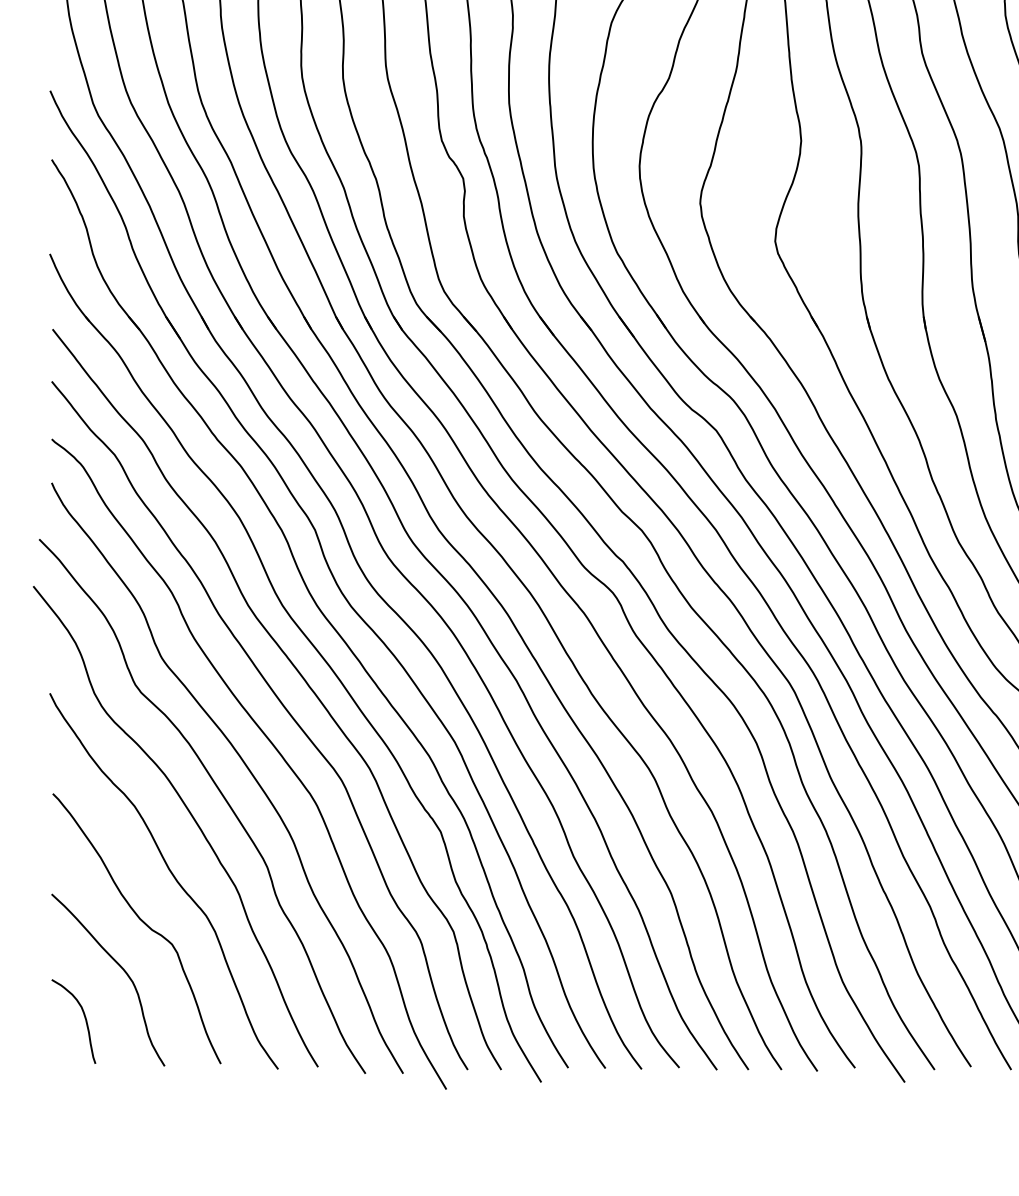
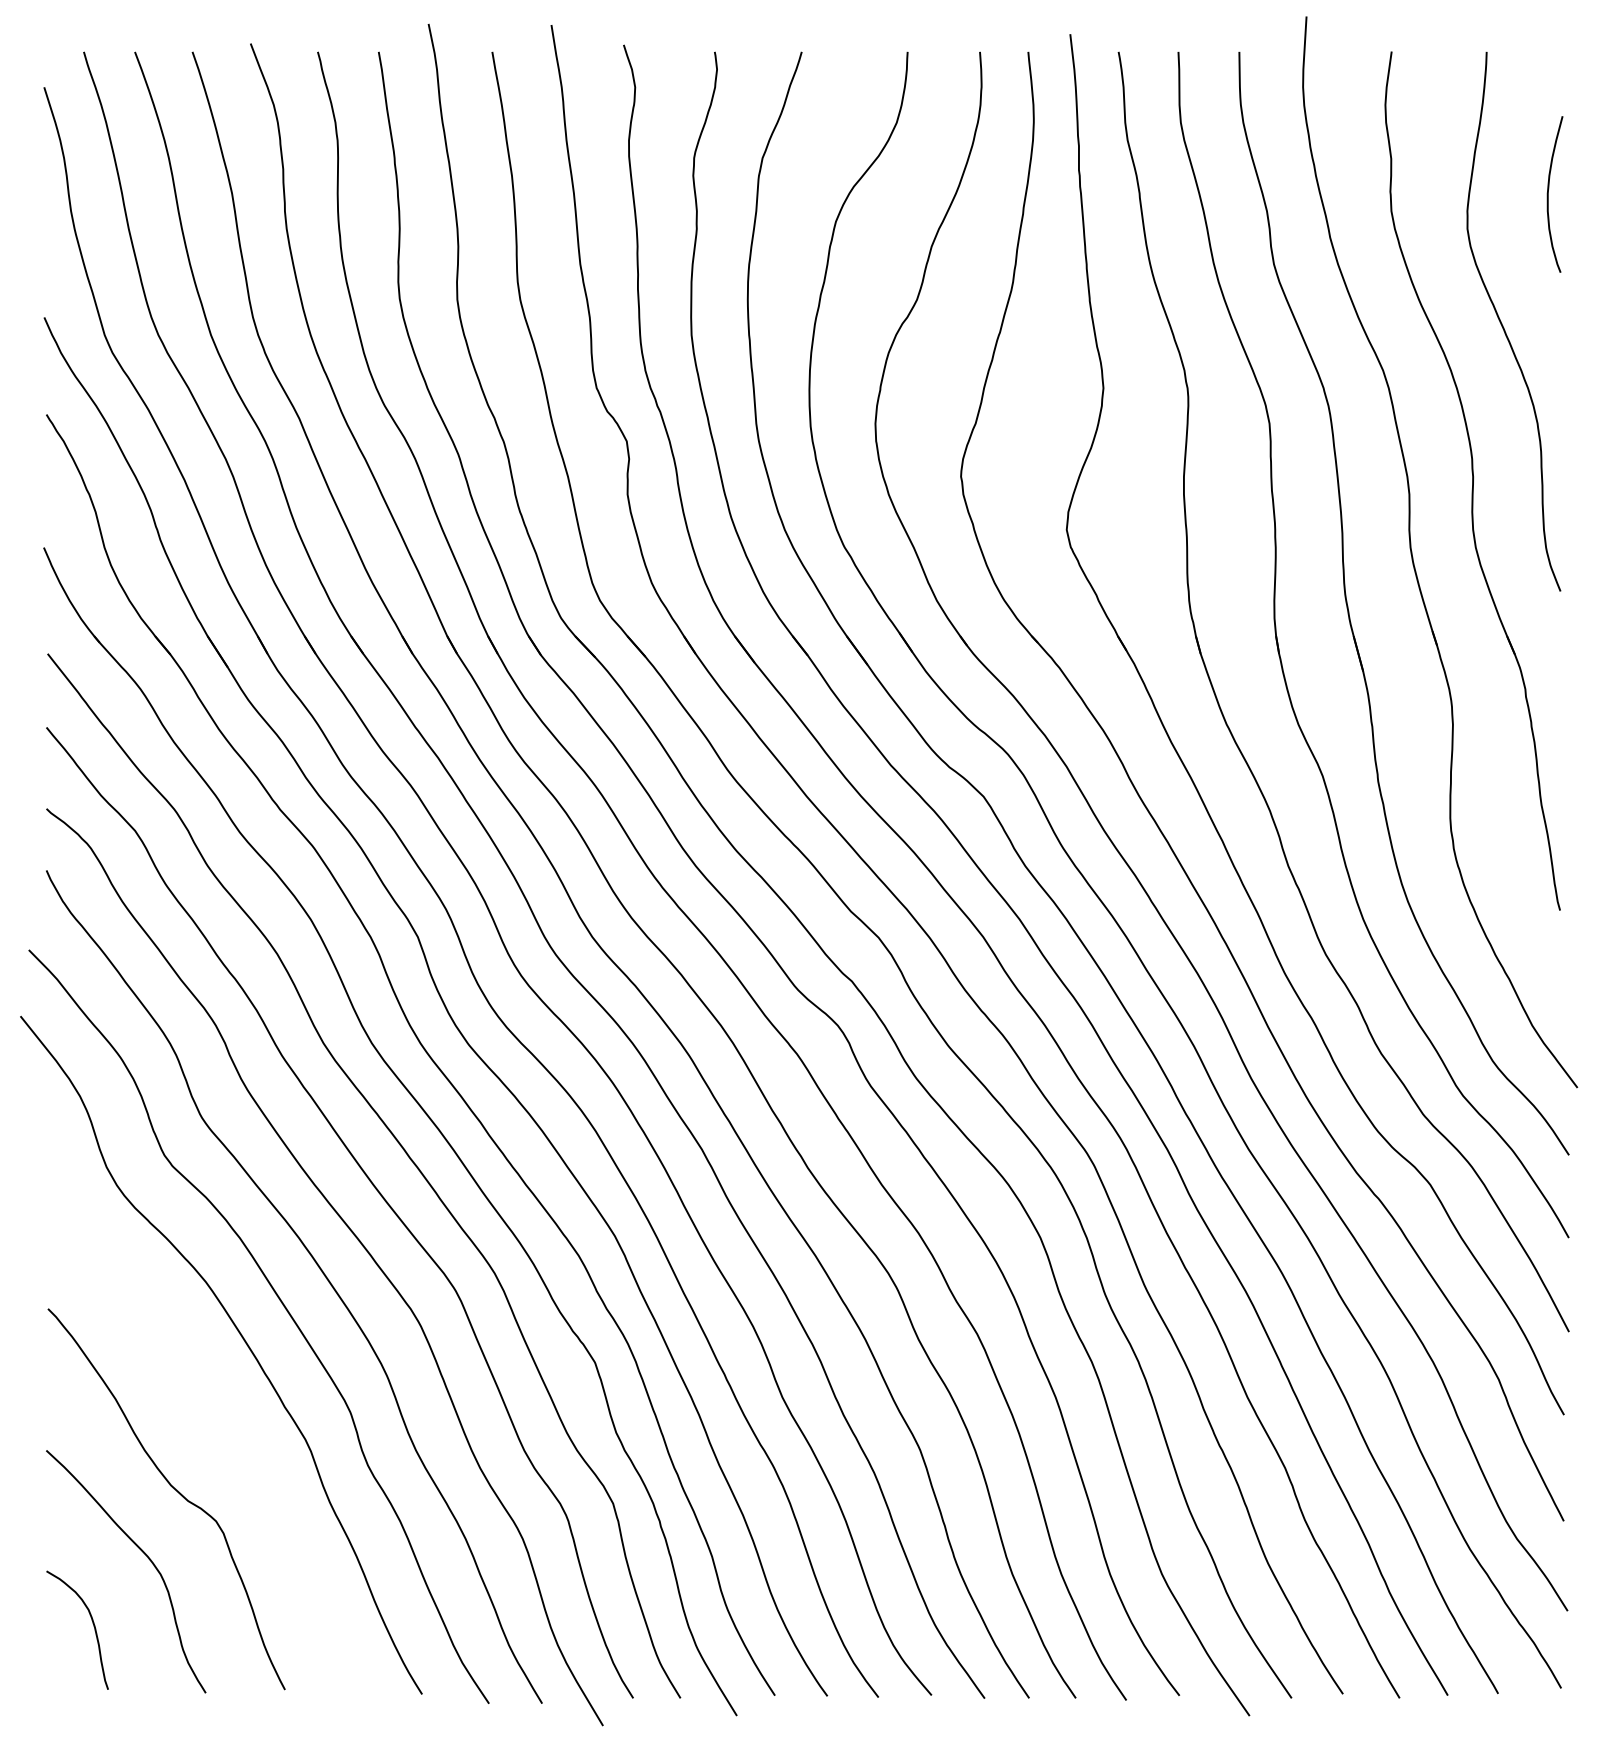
curve: (173, 876) -> (217, 1425), removed

